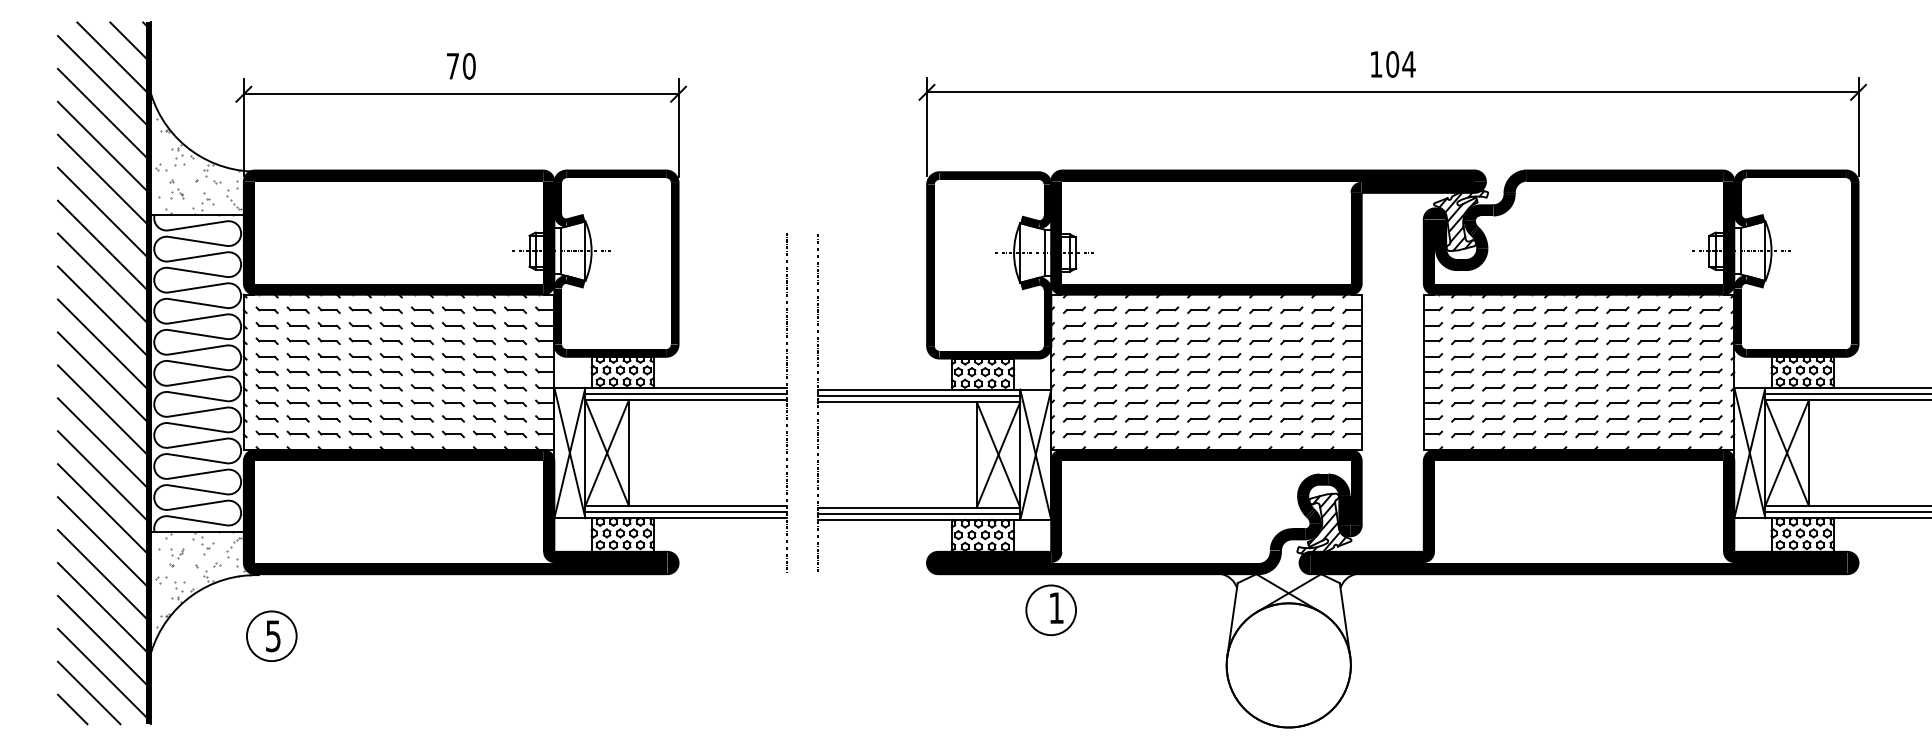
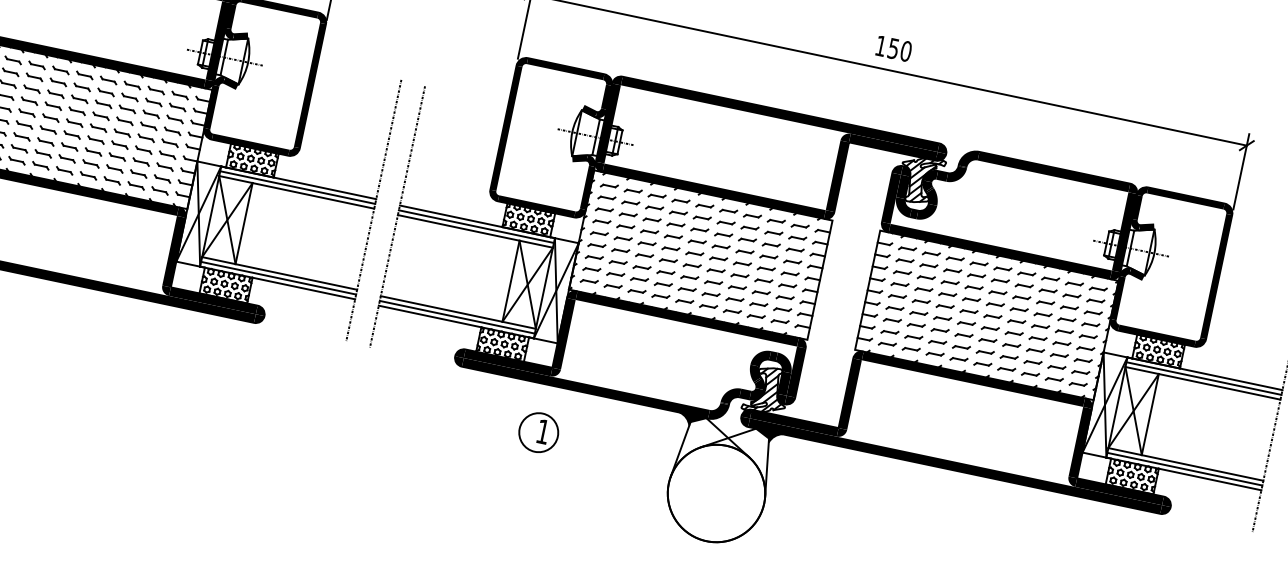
text: (1400, 64) -> (899, 50), 104 -> 150
fill: (1238, 581) -> (691, 420), added
fill: (1338, 581) -> (768, 437), added
part: (1050, 609) -> (538, 431), moved

